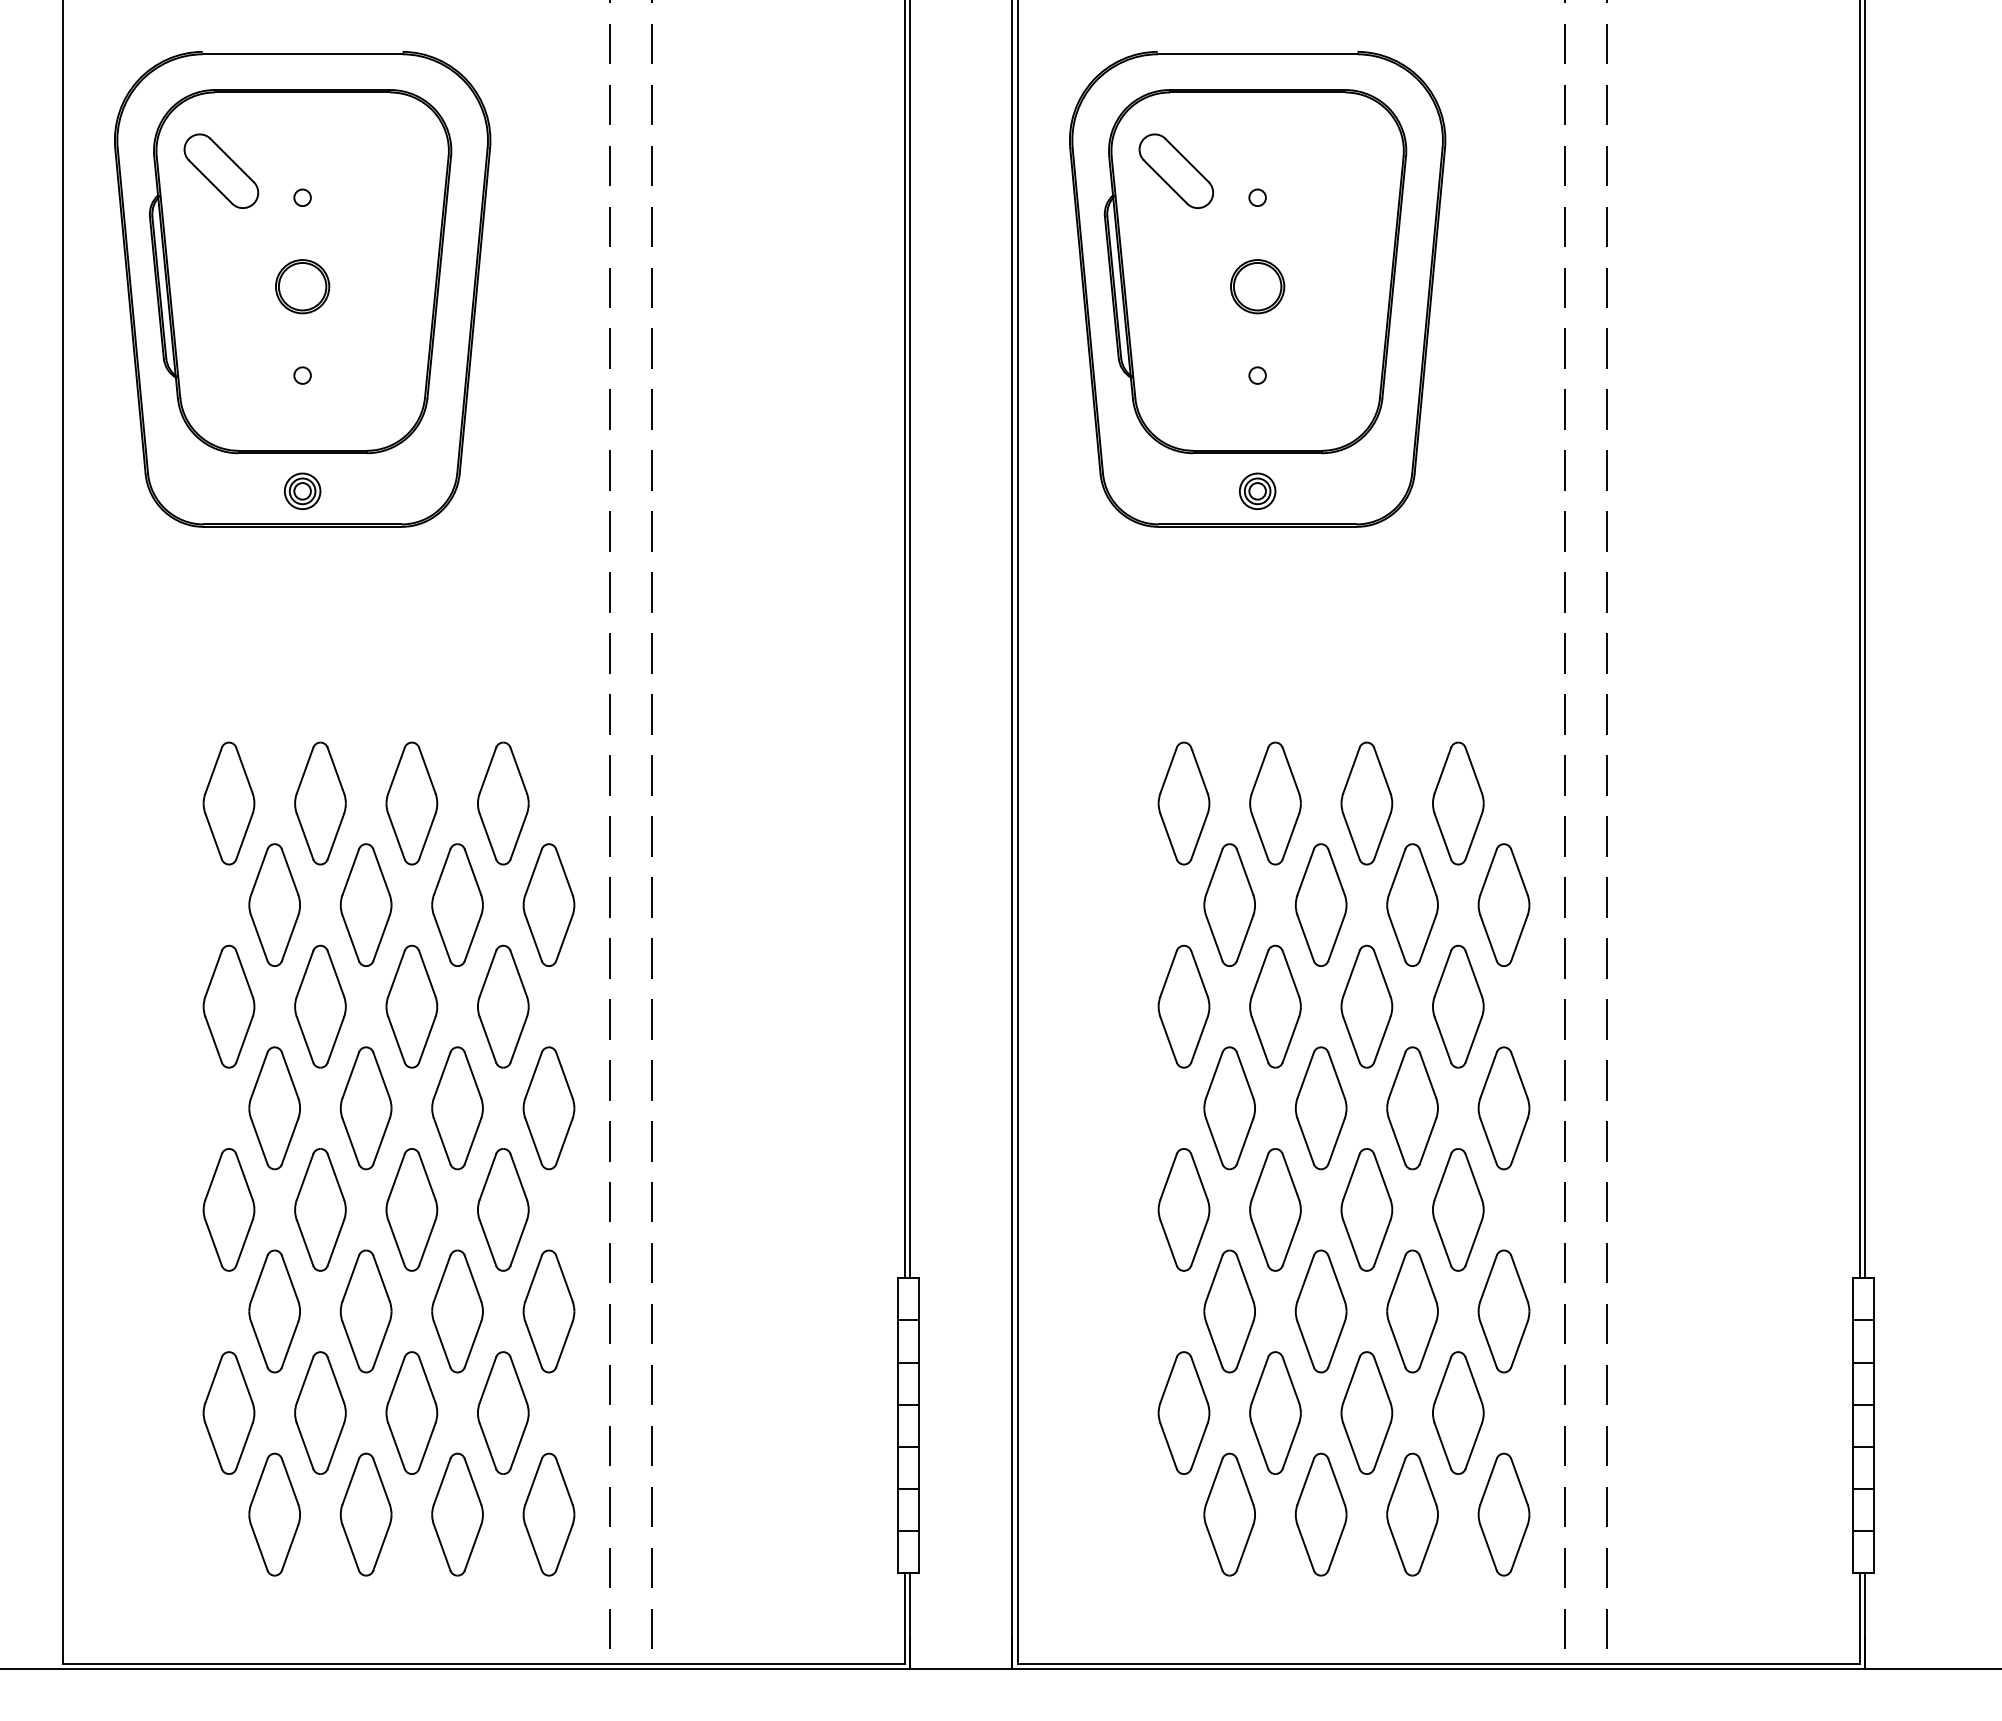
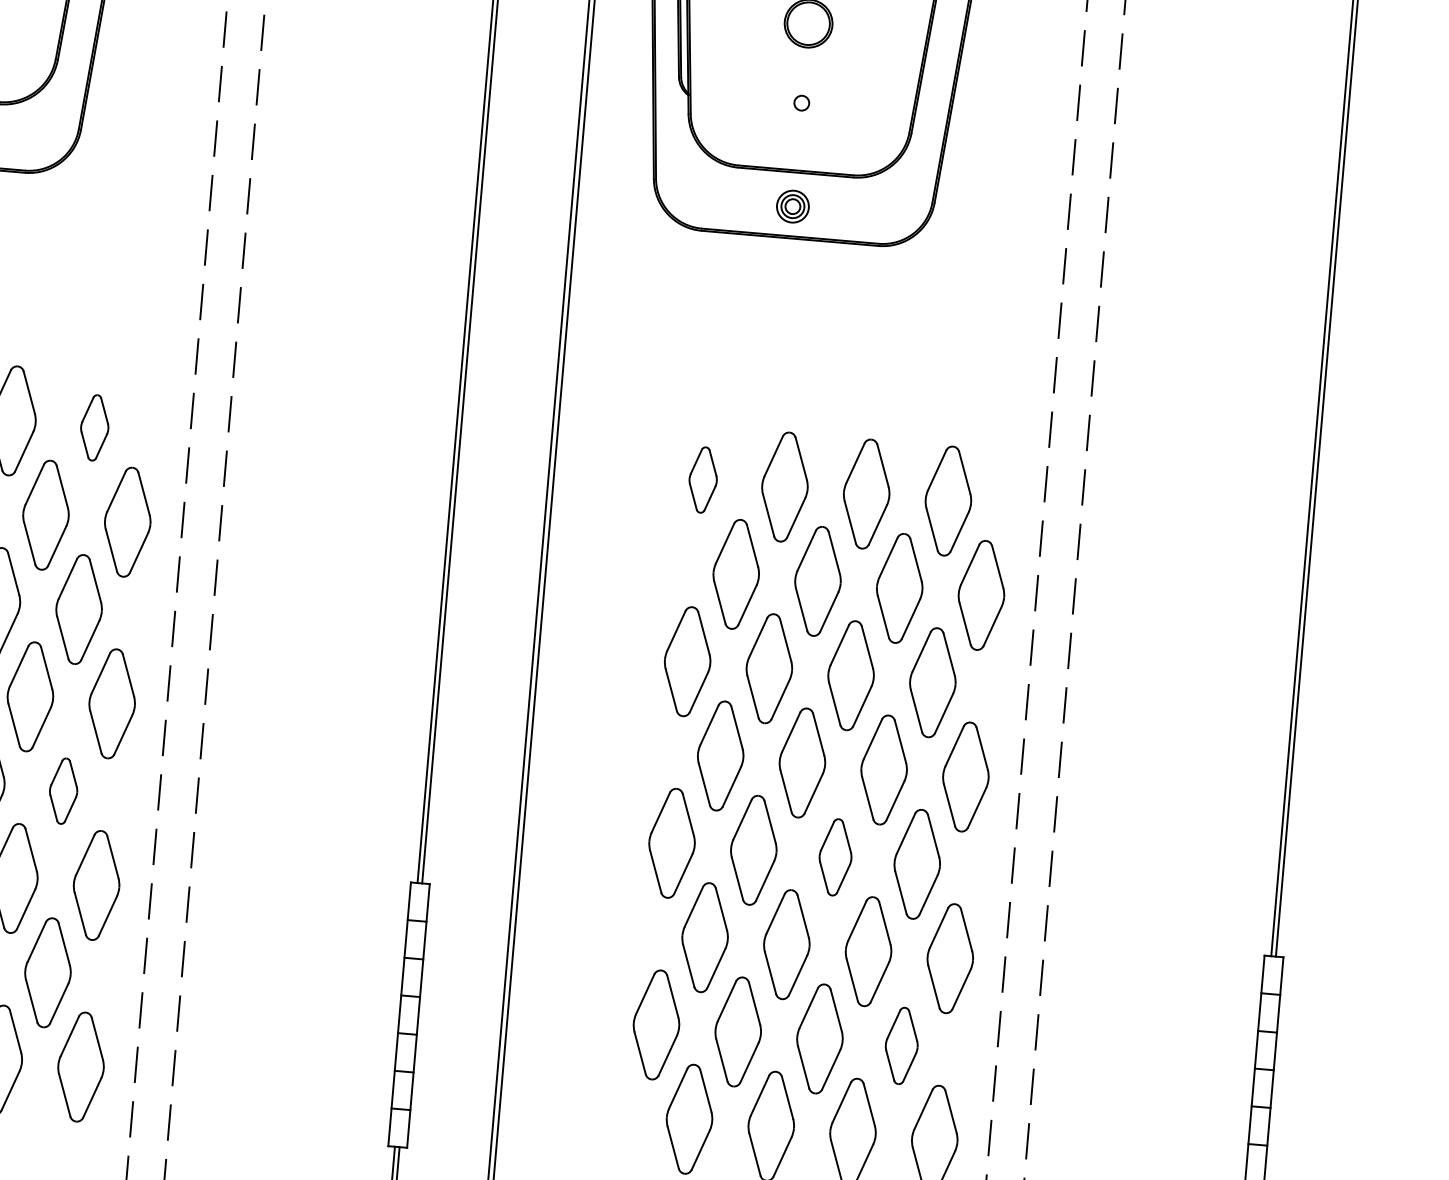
part: (503, 803) -> (94, 427), size x0.6
part: (1183, 803) -> (702, 480), size x0.6
part: (503, 1209) -> (63, 790), size x0.6
part: (1366, 1209) -> (835, 856), size x0.7
part: (1458, 1412) -> (901, 1045), size x0.7

